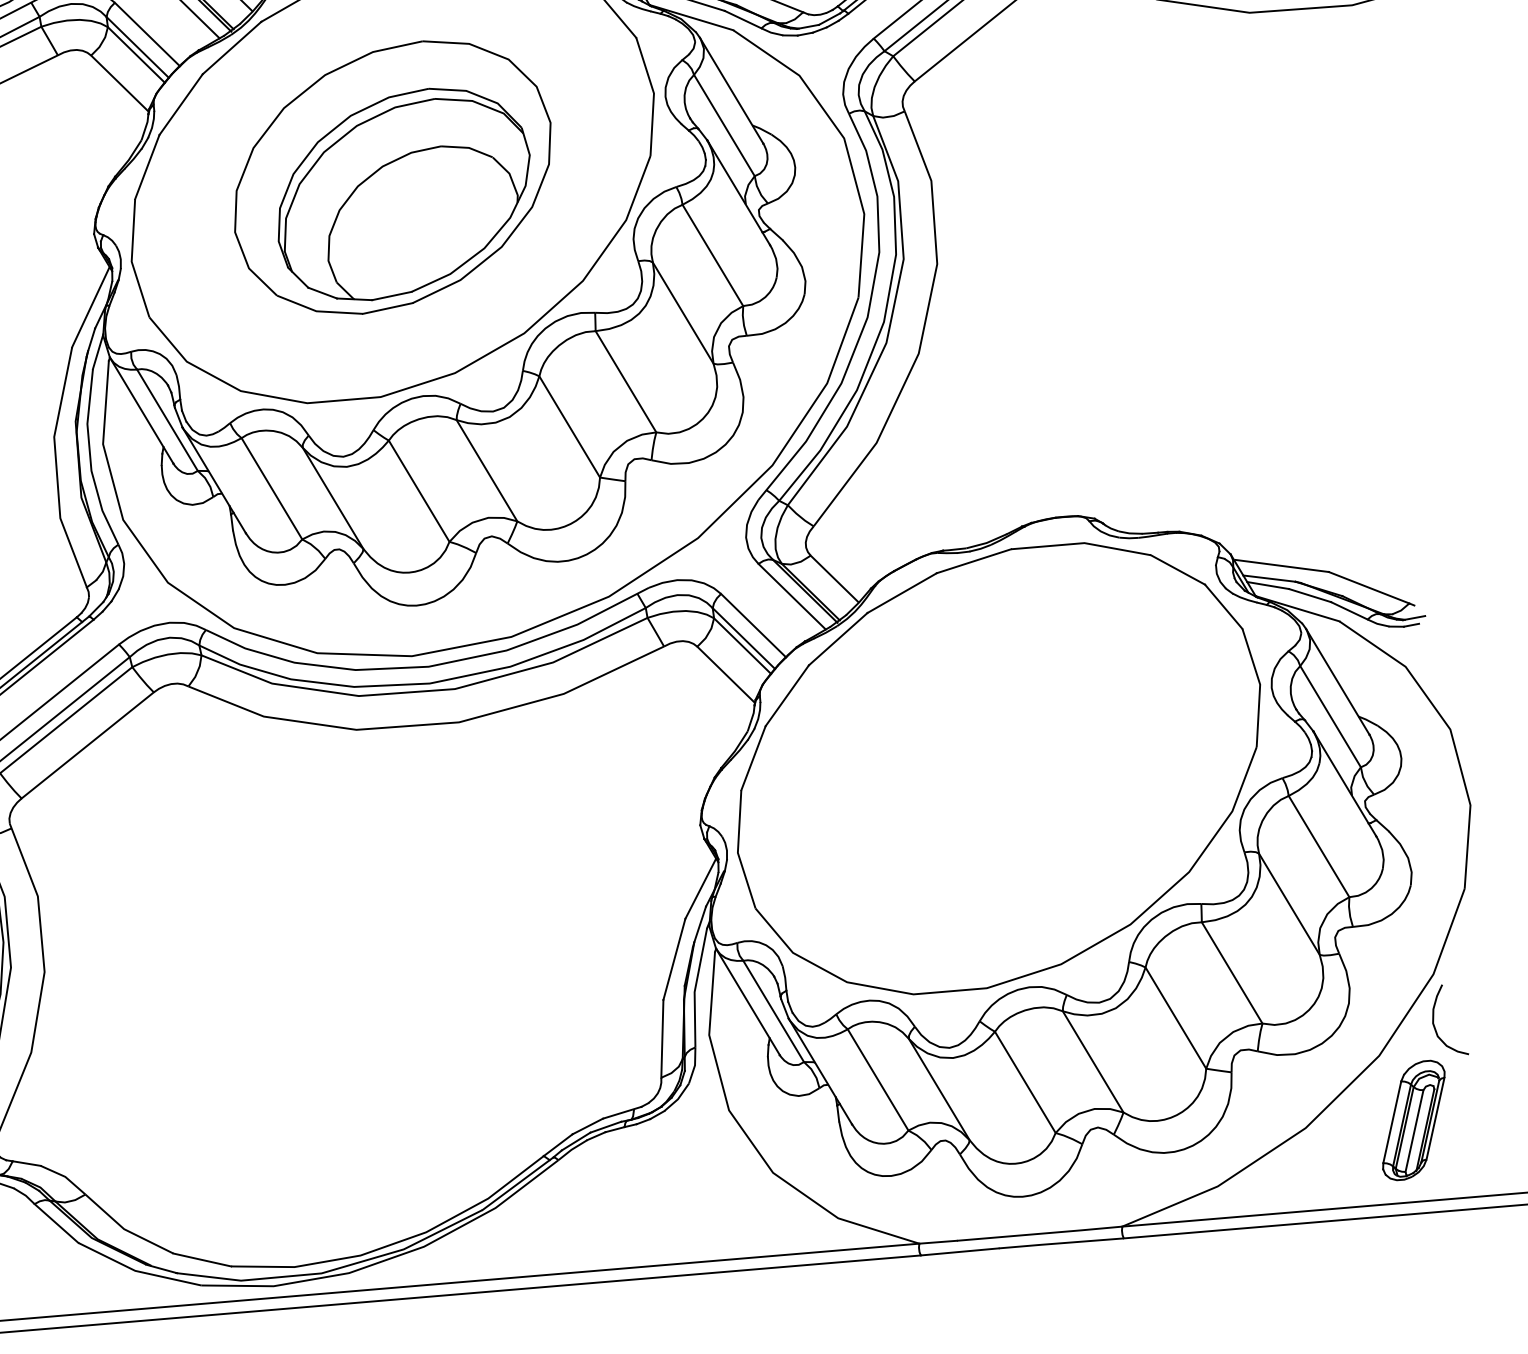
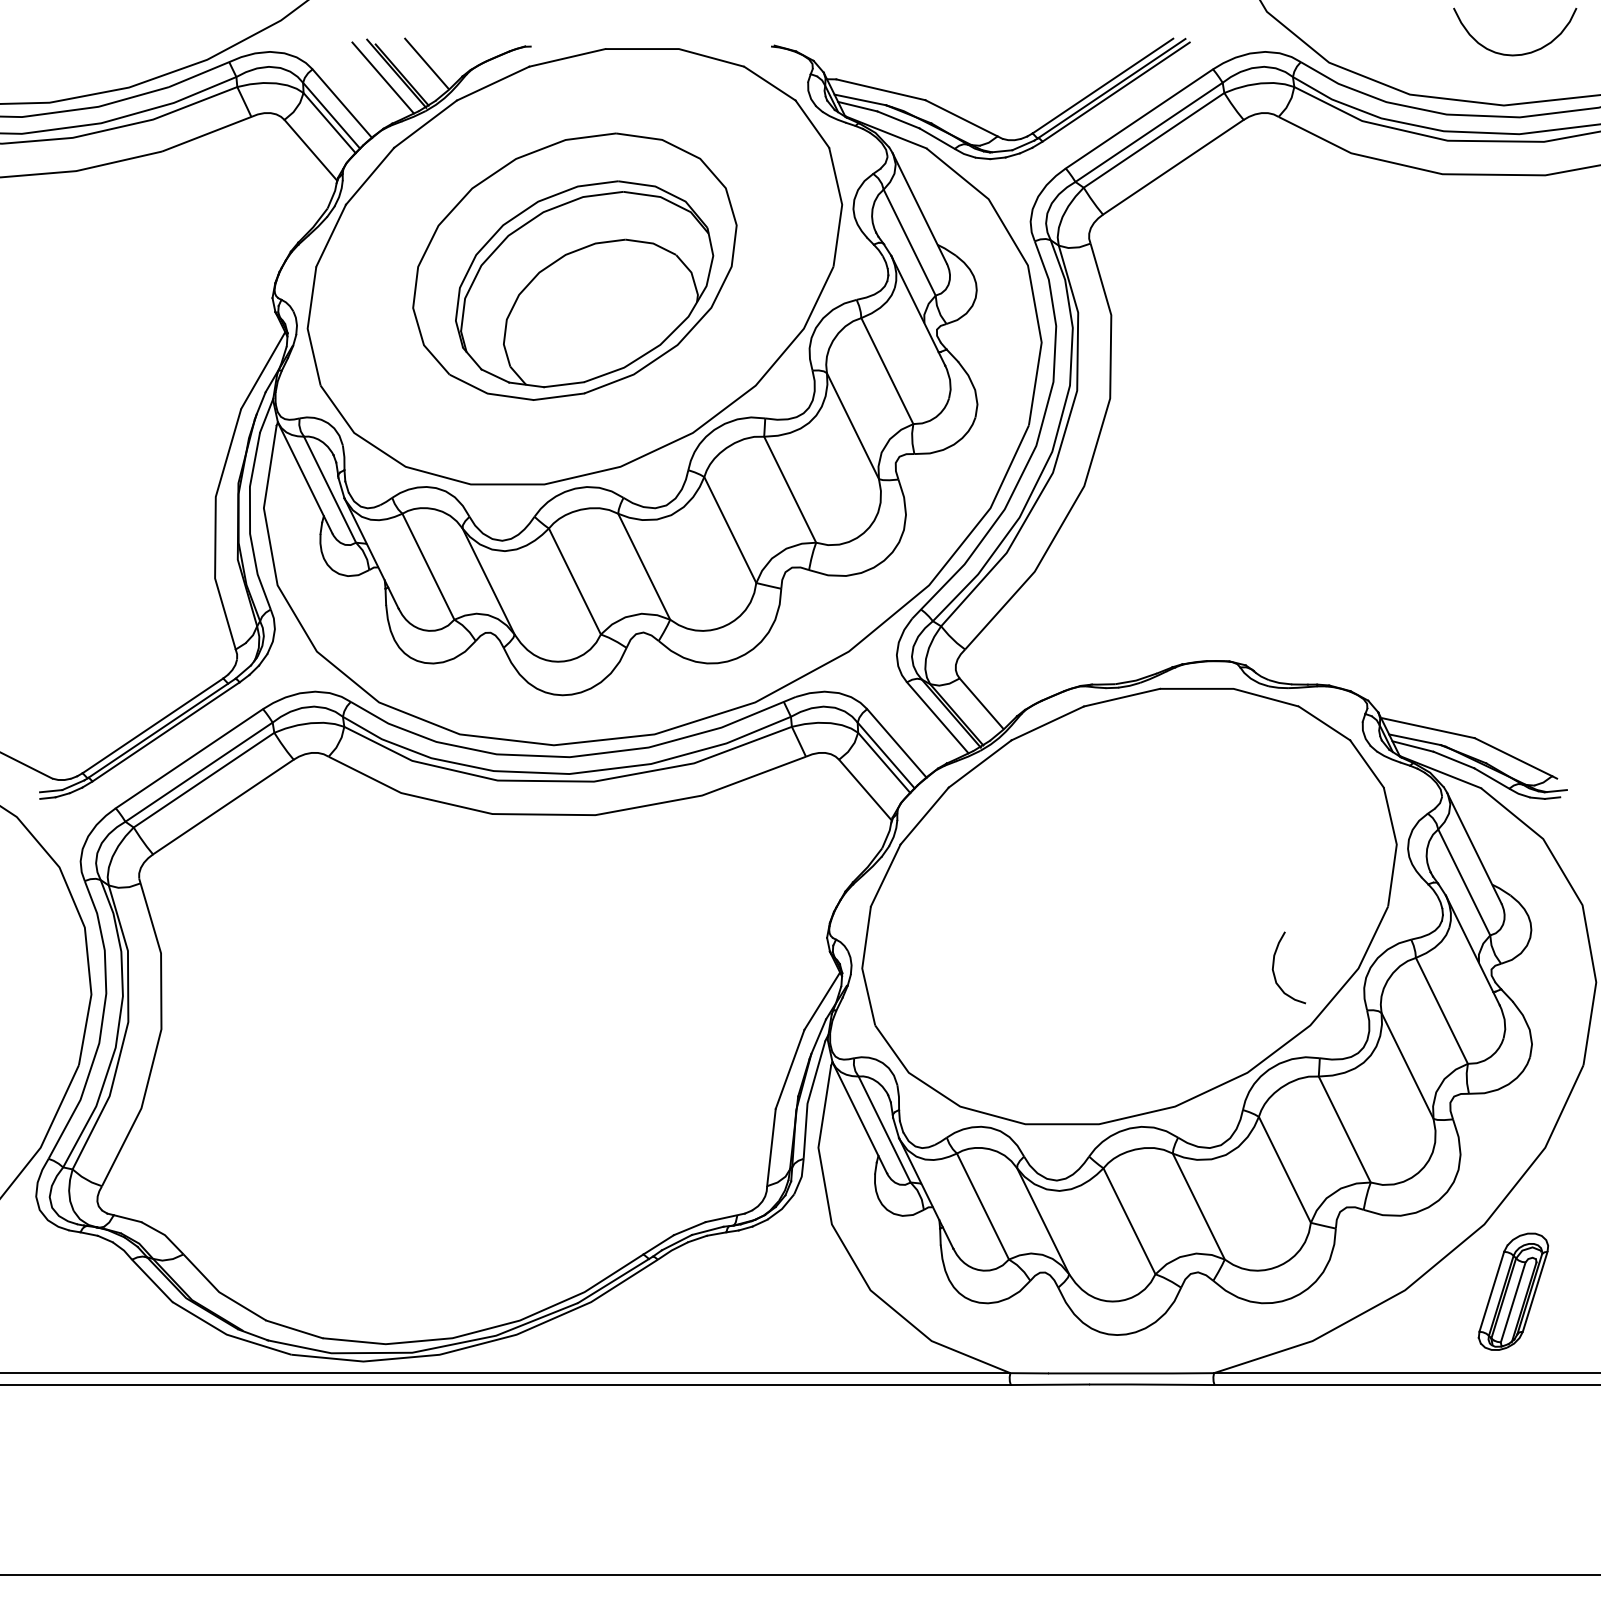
curve: (1434, 1019) -> (1274, 965), moved

